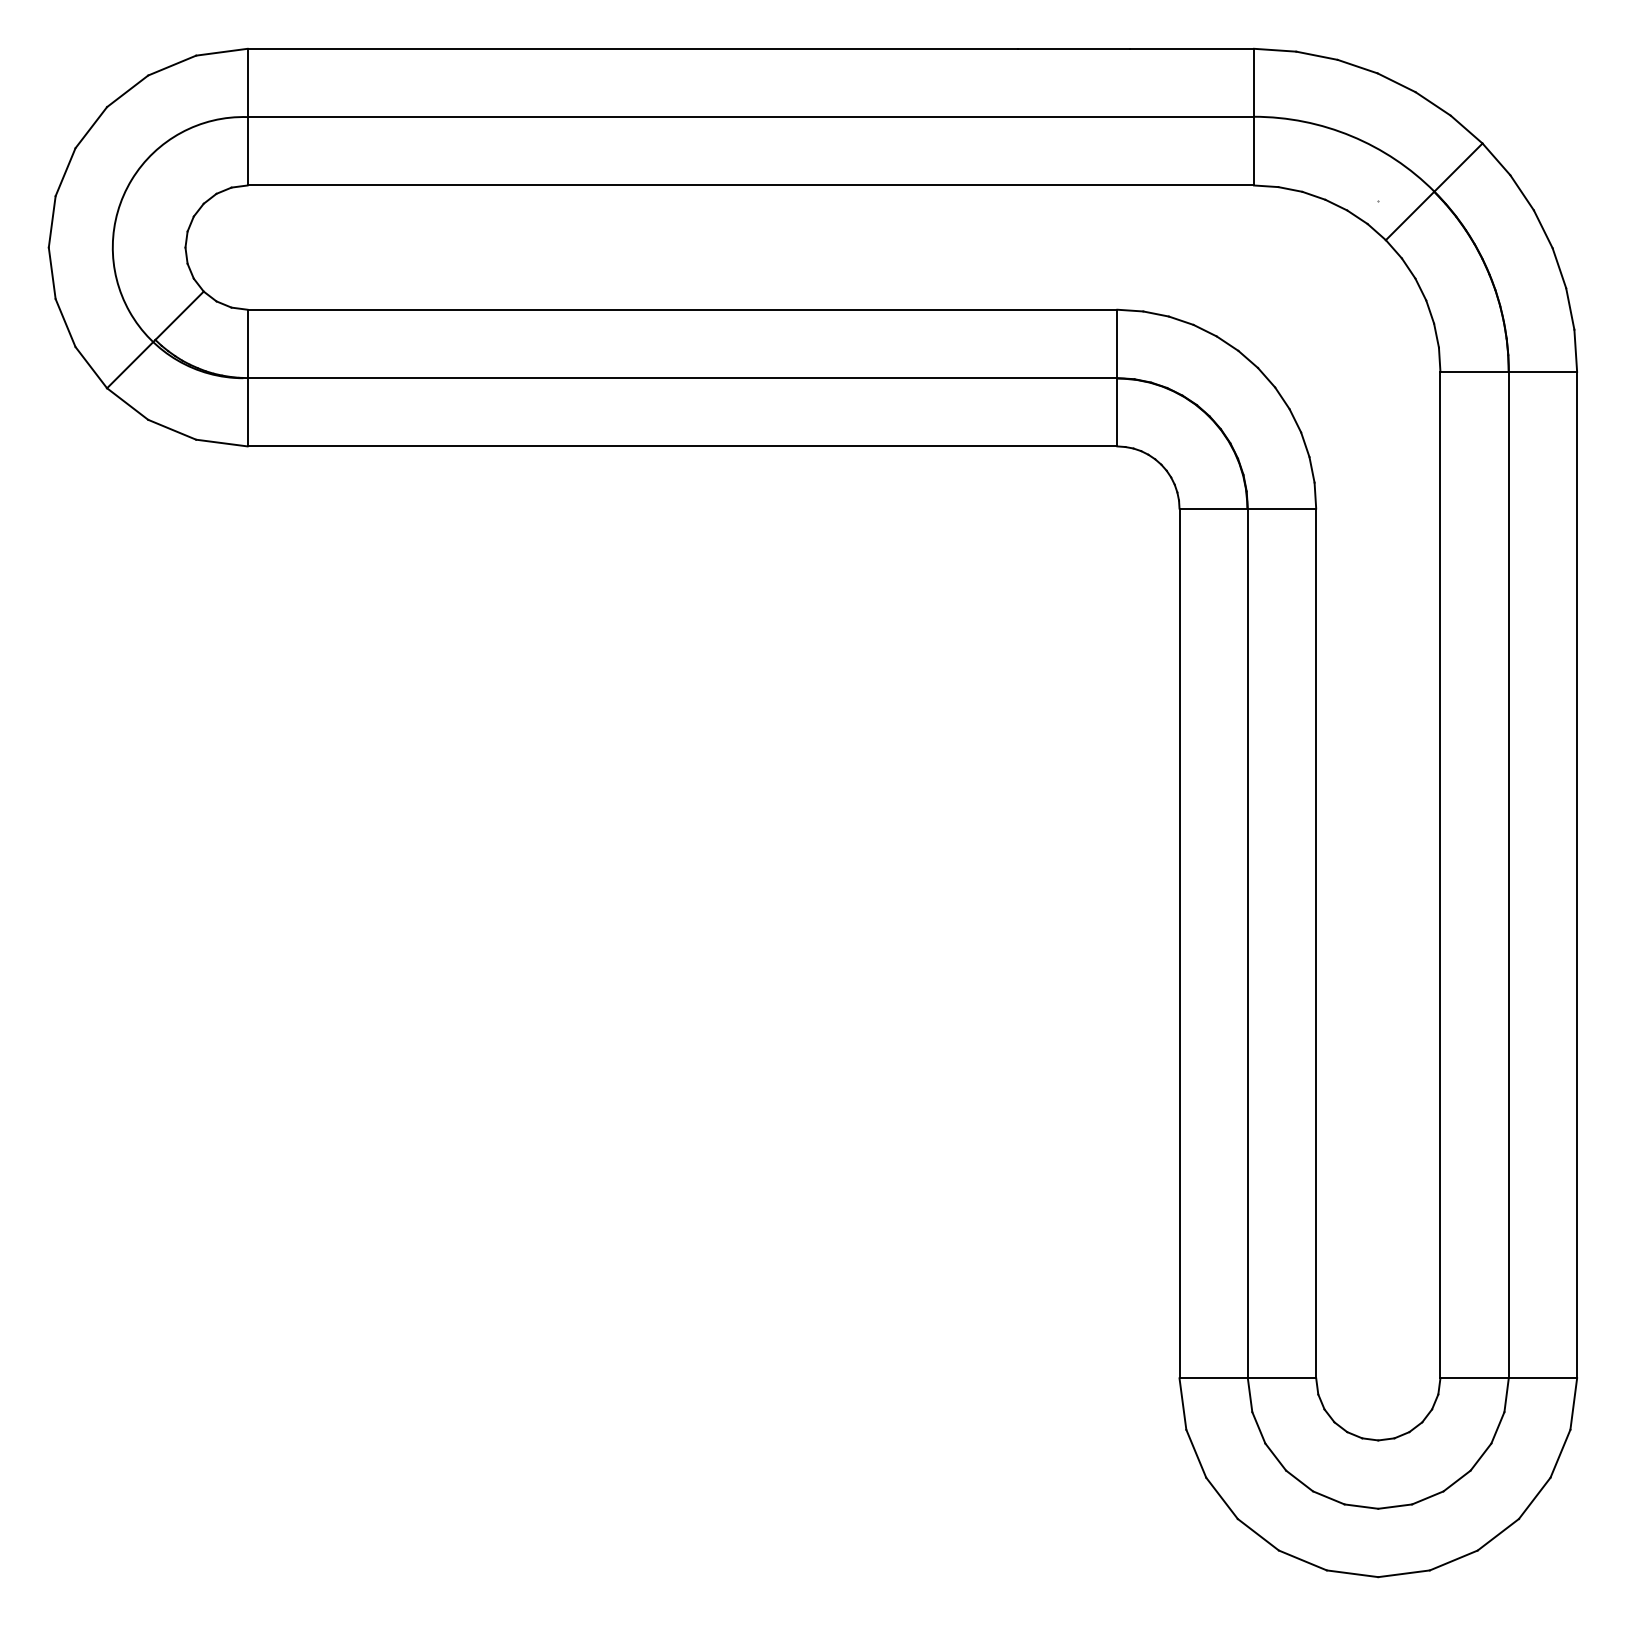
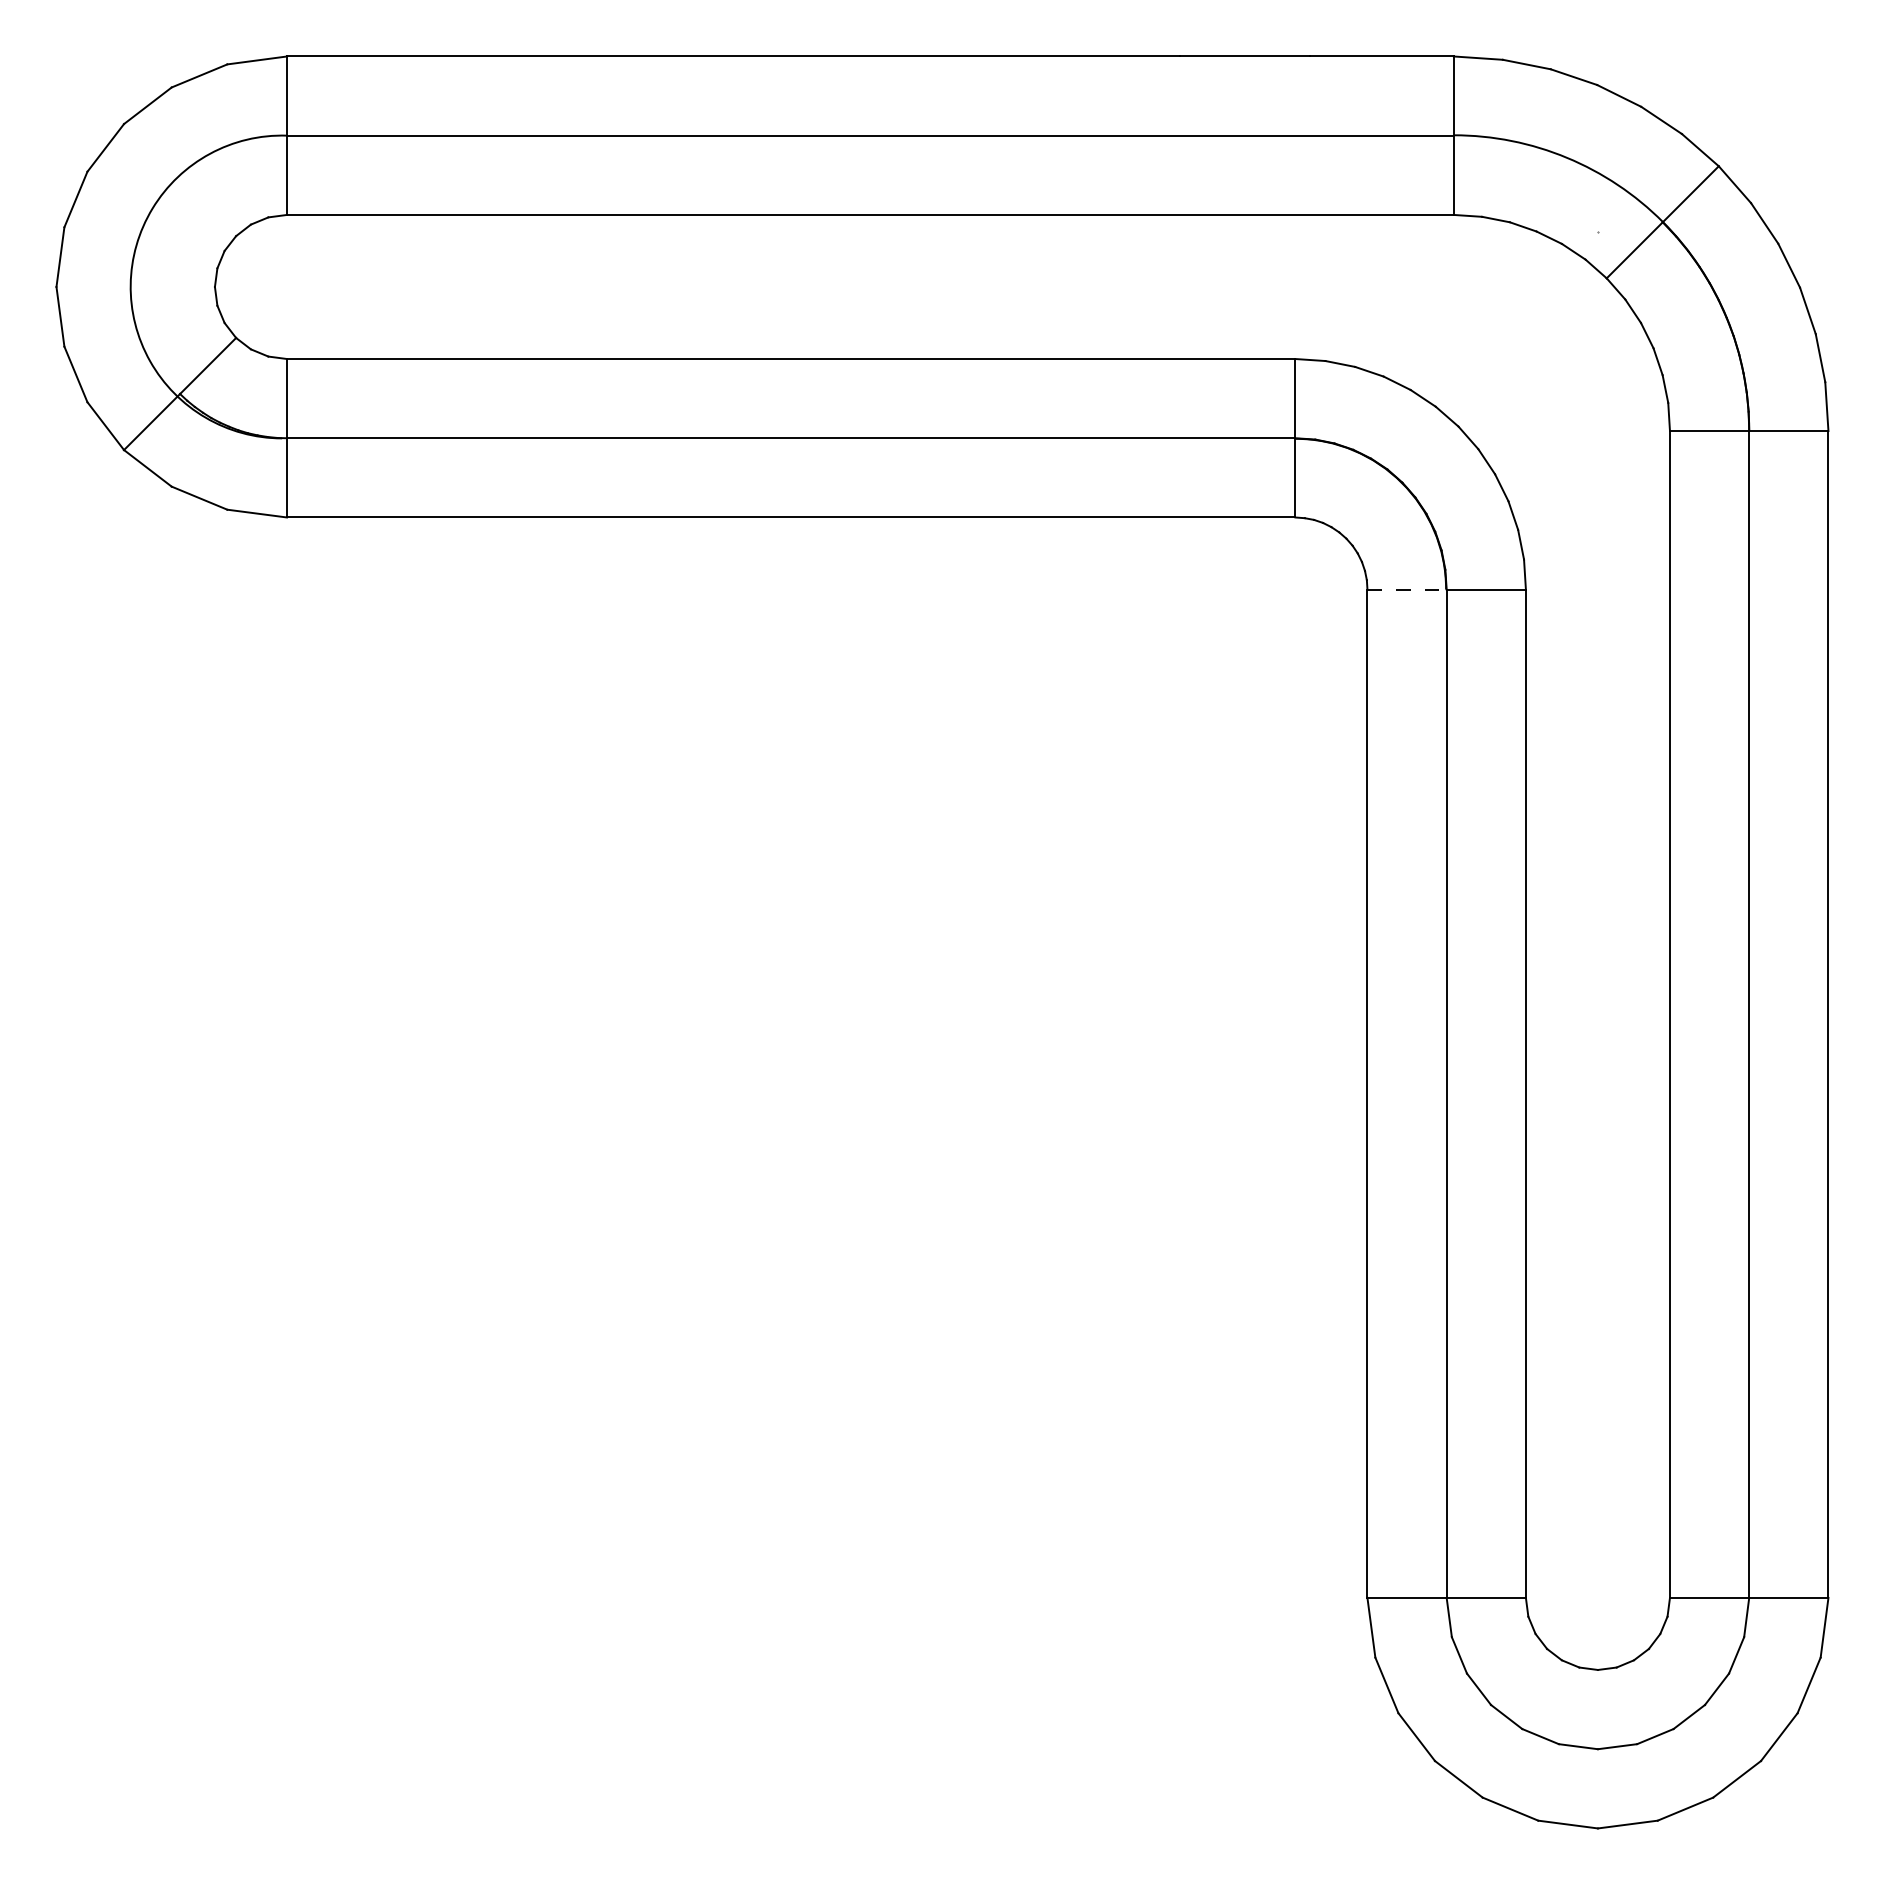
line: (1214, 508) -> (1407, 589), solid -> dashed

